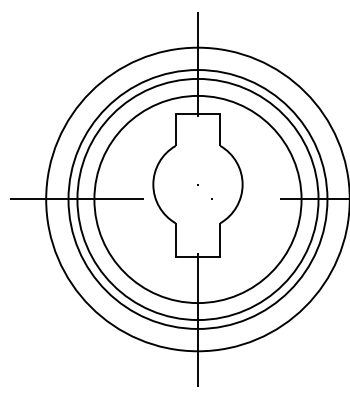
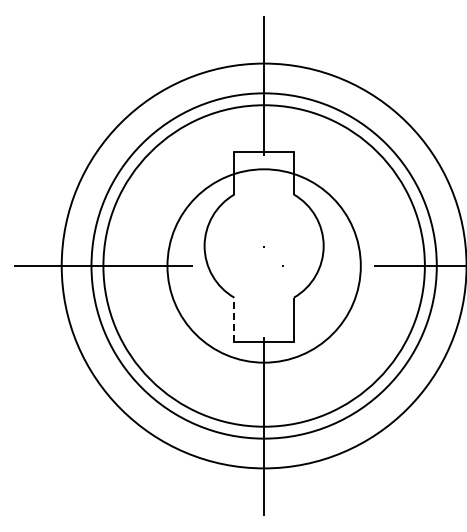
circle: (198, 199) -> (264, 265), size x0.7
line: (175, 239) -> (234, 319), solid -> dashed

